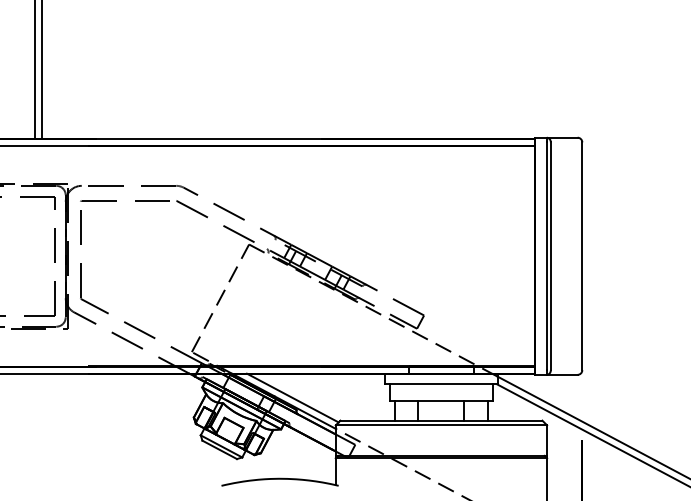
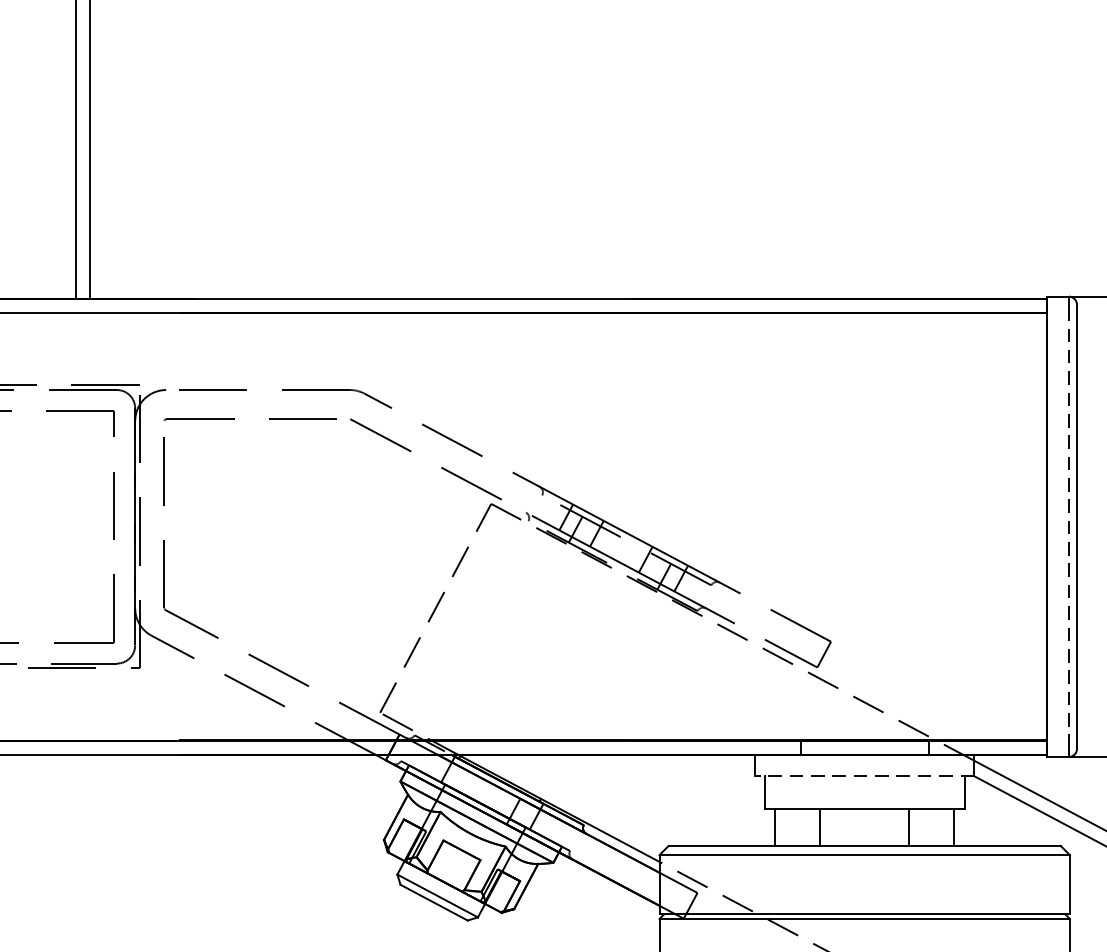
line: (546, 256) -> (1068, 527), solid -> dashed
line: (440, 384) -> (862, 775), solid -> dashed
line: (292, 397) -> (575, 800), removed

